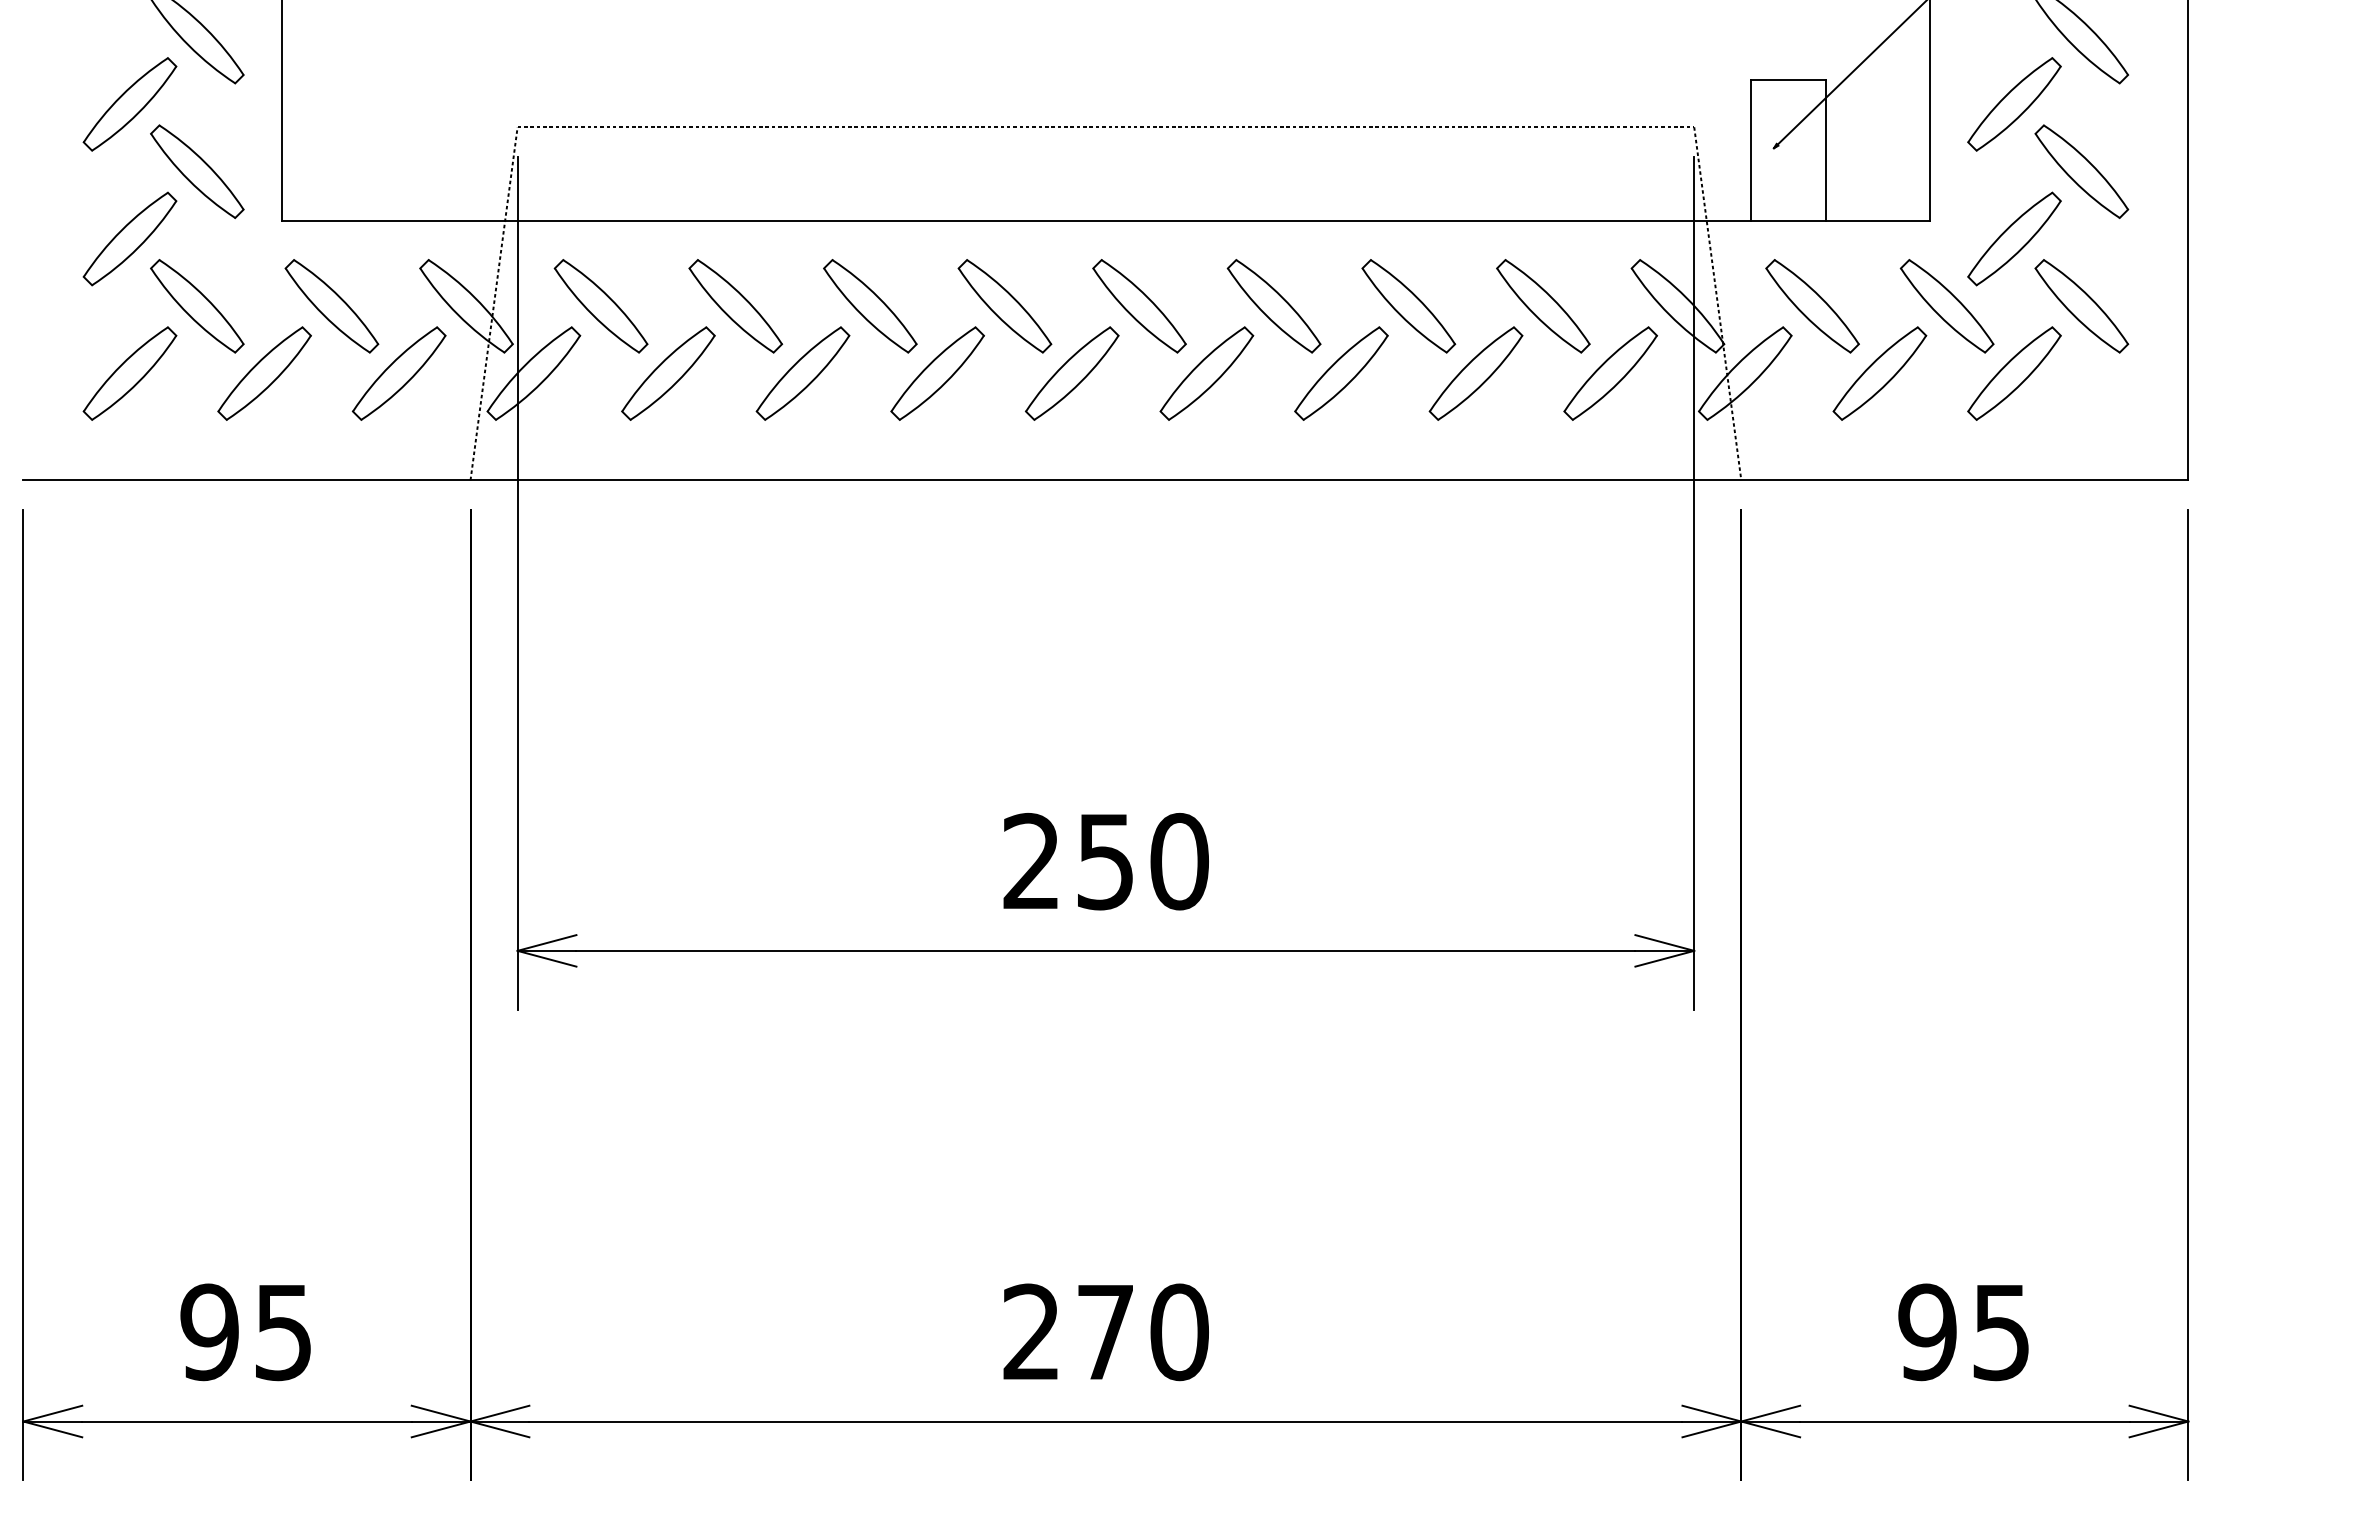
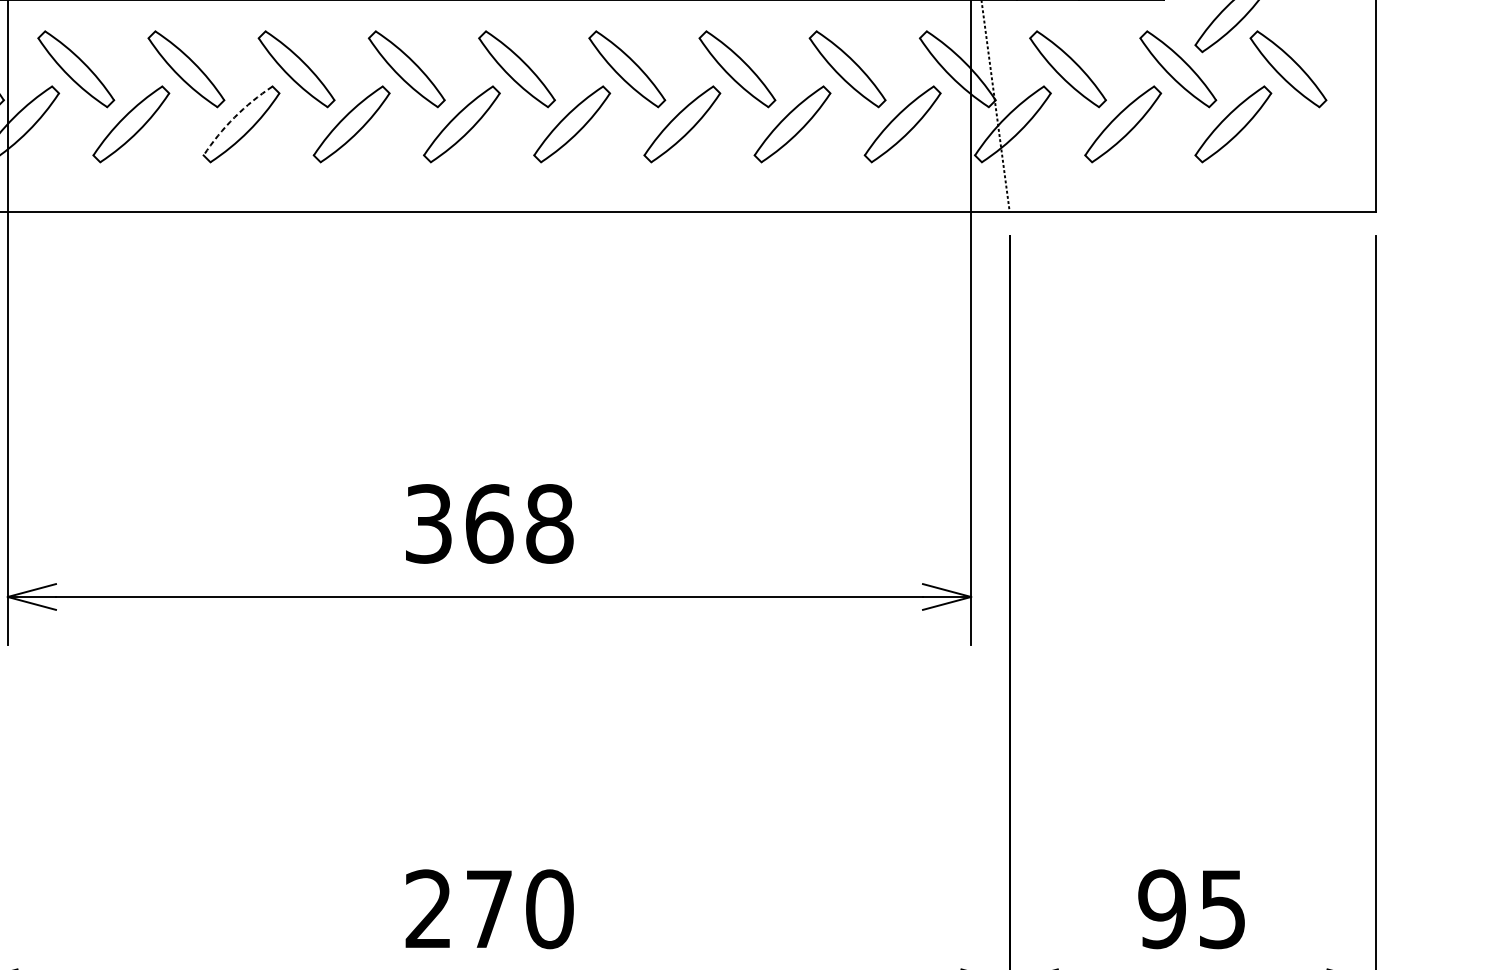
arc: (794, 365) -> (234, 117), solid -> dashed
text: (1105, 861) -> (489, 523), 250 -> 368

